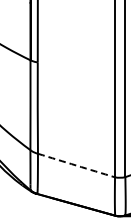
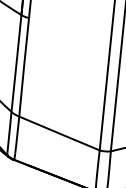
arc: (76, 165) -> (59, 133), dashed -> solid

